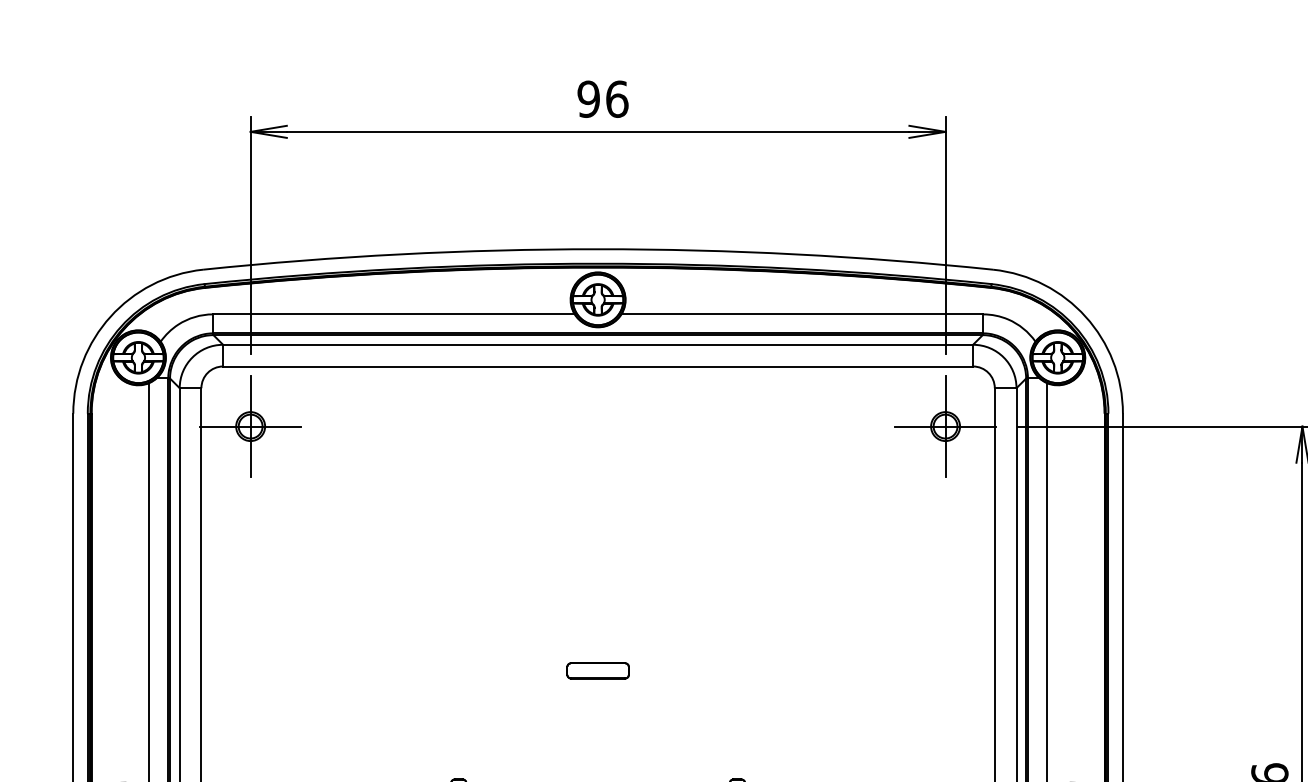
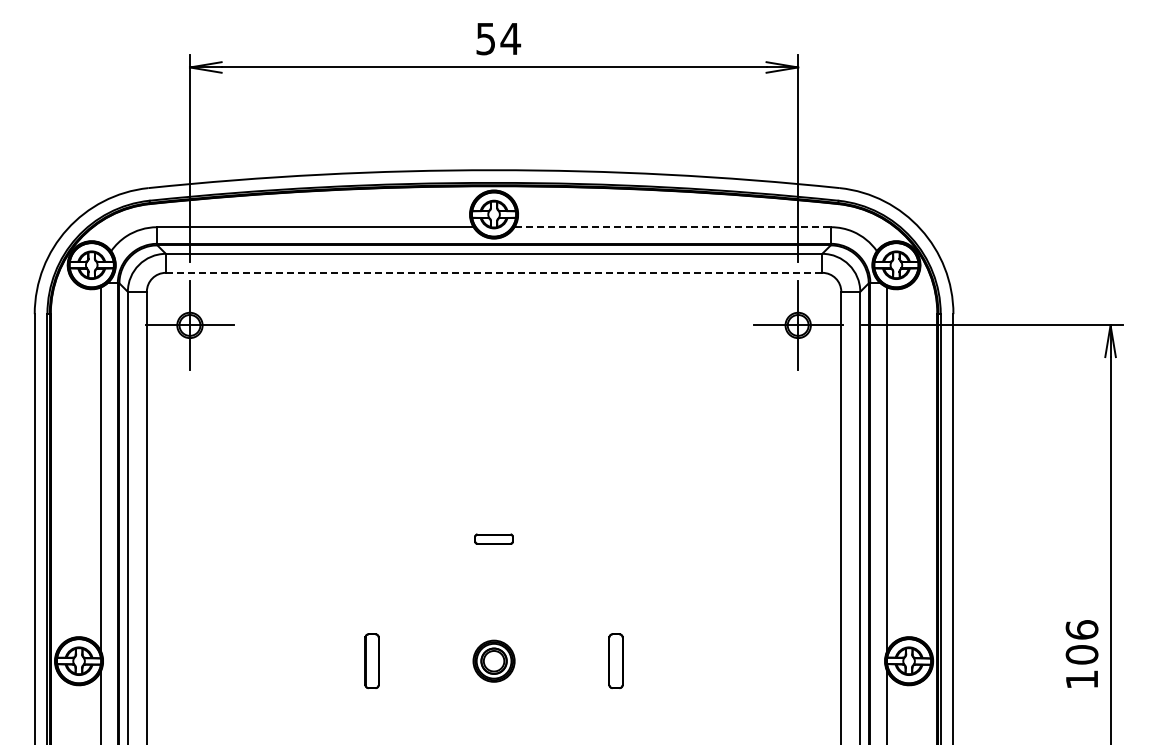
text: (603, 98) -> (498, 38), 96 -> 54
line: (803, 314) -> (673, 227), solid -> dashed
line: (598, 366) -> (494, 272), solid -> dashed
part: (597, 670) -> (493, 538), size x0.7

